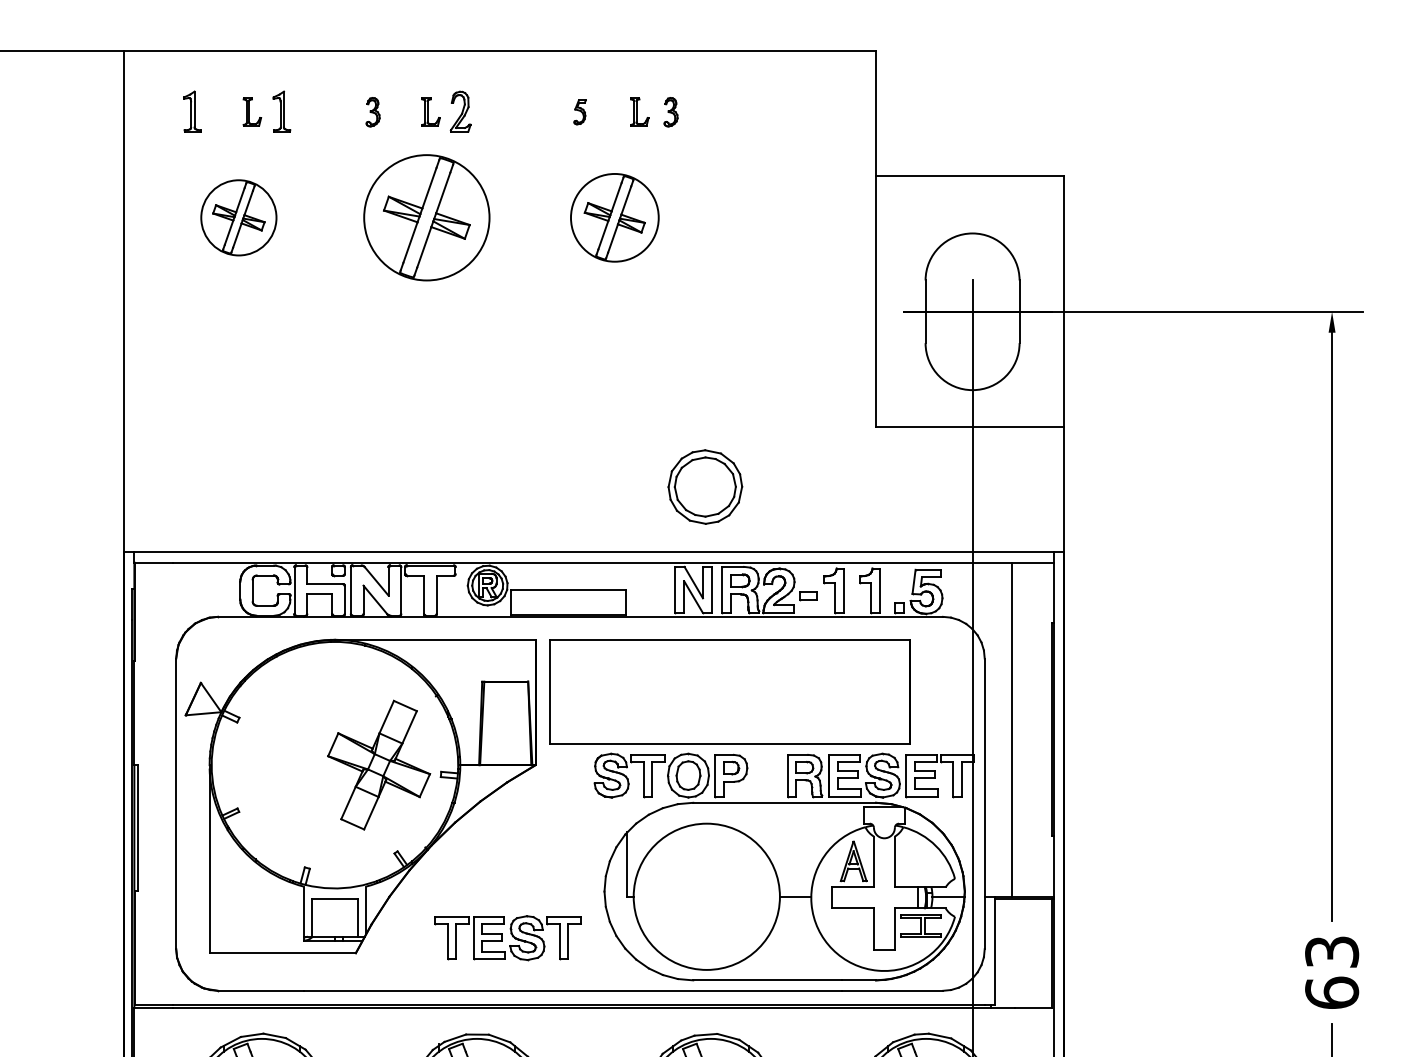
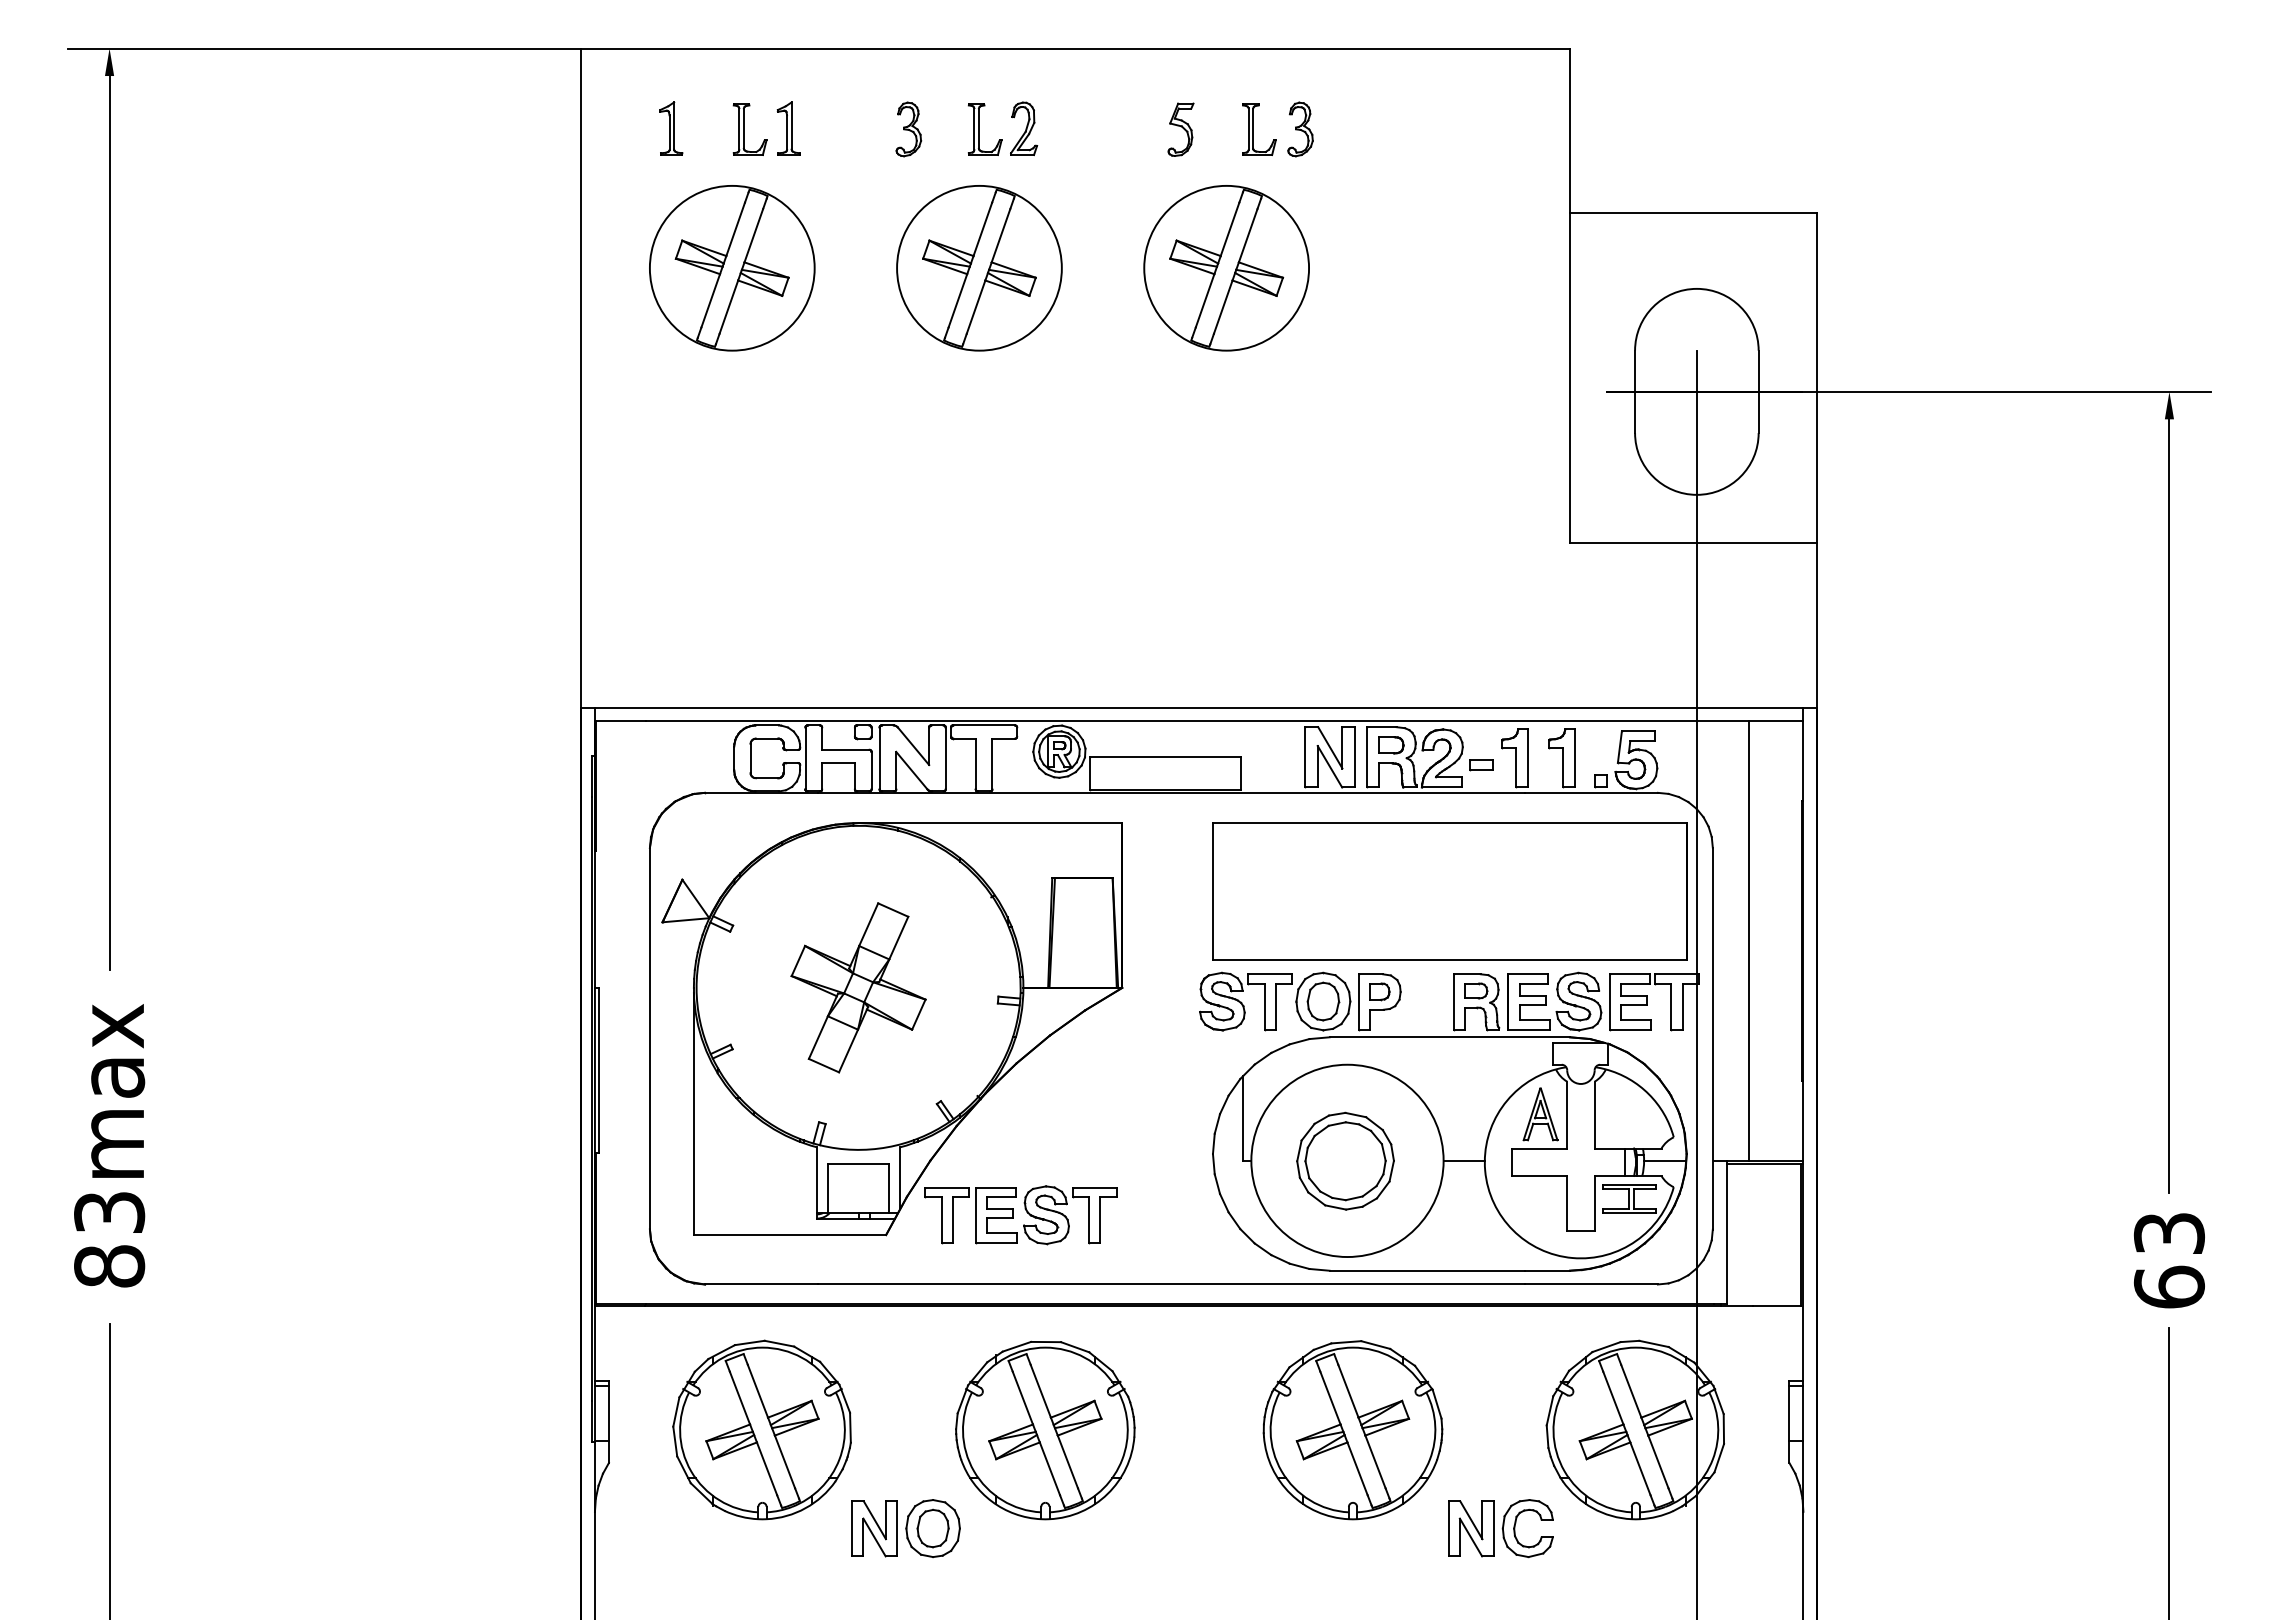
part: (251, 112) -> (749, 129), size x1.43
part: (372, 112) -> (908, 129), size x1.43
part: (430, 112) -> (984, 129), size x1.43
part: (579, 112) -> (1180, 129), size x1.67
part: (639, 112) -> (1259, 129), size x1.43
part: (671, 112) -> (1300, 129), size x1.43
part: (239, 217) -> (732, 268), size x1.67
part: (614, 217) -> (1226, 268), size x1.43
part: (705, 486) -> (1345, 1160), moved
part: (729, 691) -> (1449, 891), moved
part: (378, 764) -> (858, 987), moved
part: (512, 936) -> (1026, 1212), moved

